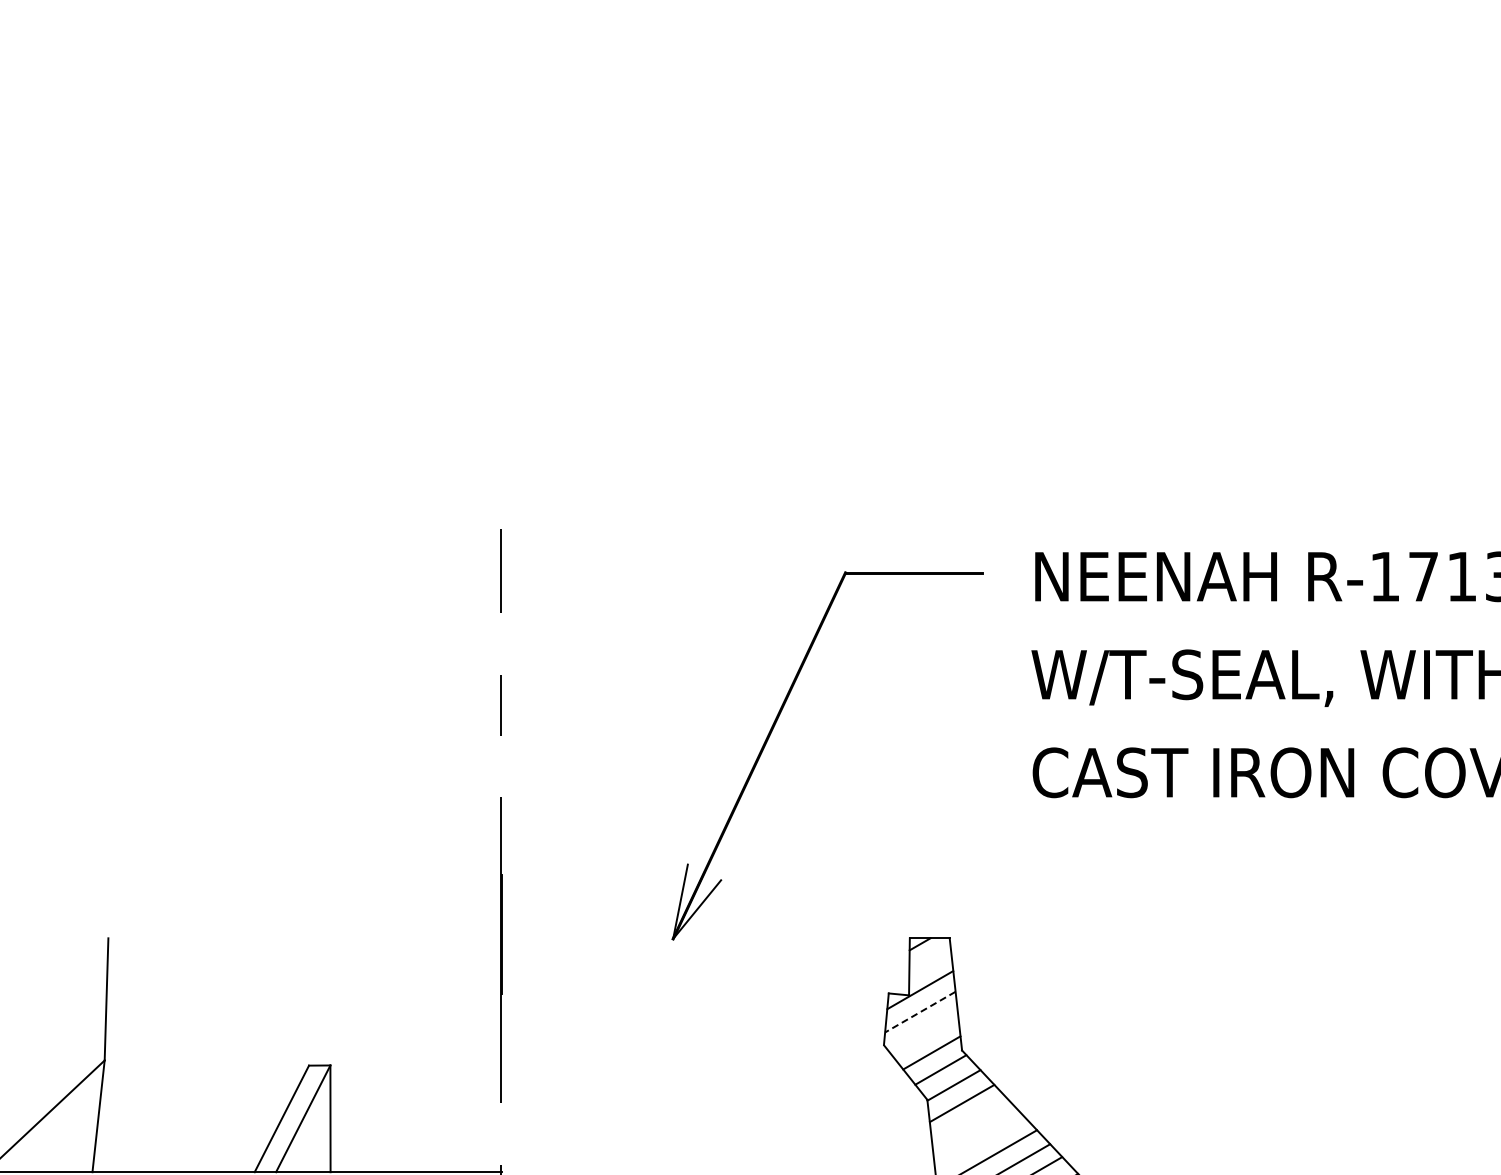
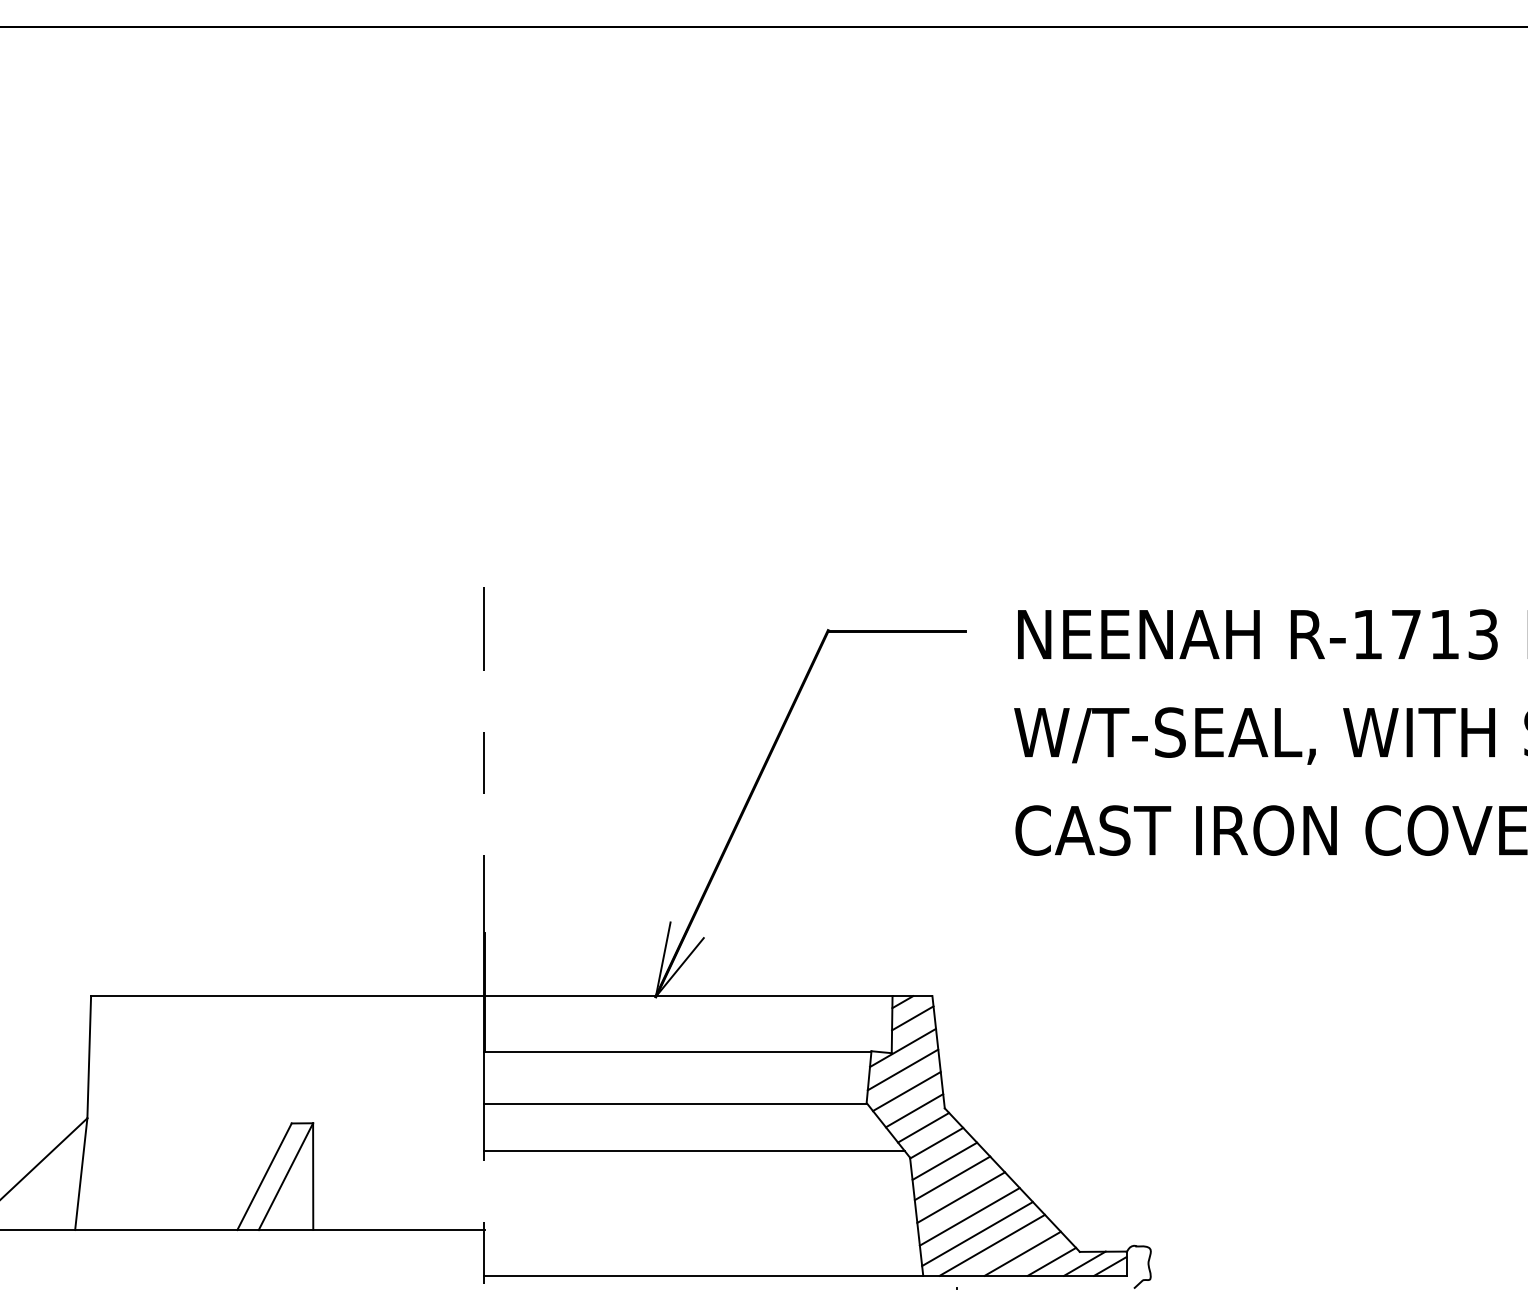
line: (508, 938) -> (491, 996), added
line: (929, 960) -> (912, 1018), added
line: (694, 994) -> (677, 1052), added
line: (919, 1011) -> (902, 1069), dashed -> solid
line: (923, 1033) -> (906, 1091), added
line: (692, 1045) -> (675, 1103), added
line: (711, 1092) -> (694, 1150), added
line: (969, 1120) -> (952, 1178), added
line: (978, 1139) -> (961, 1197), added

